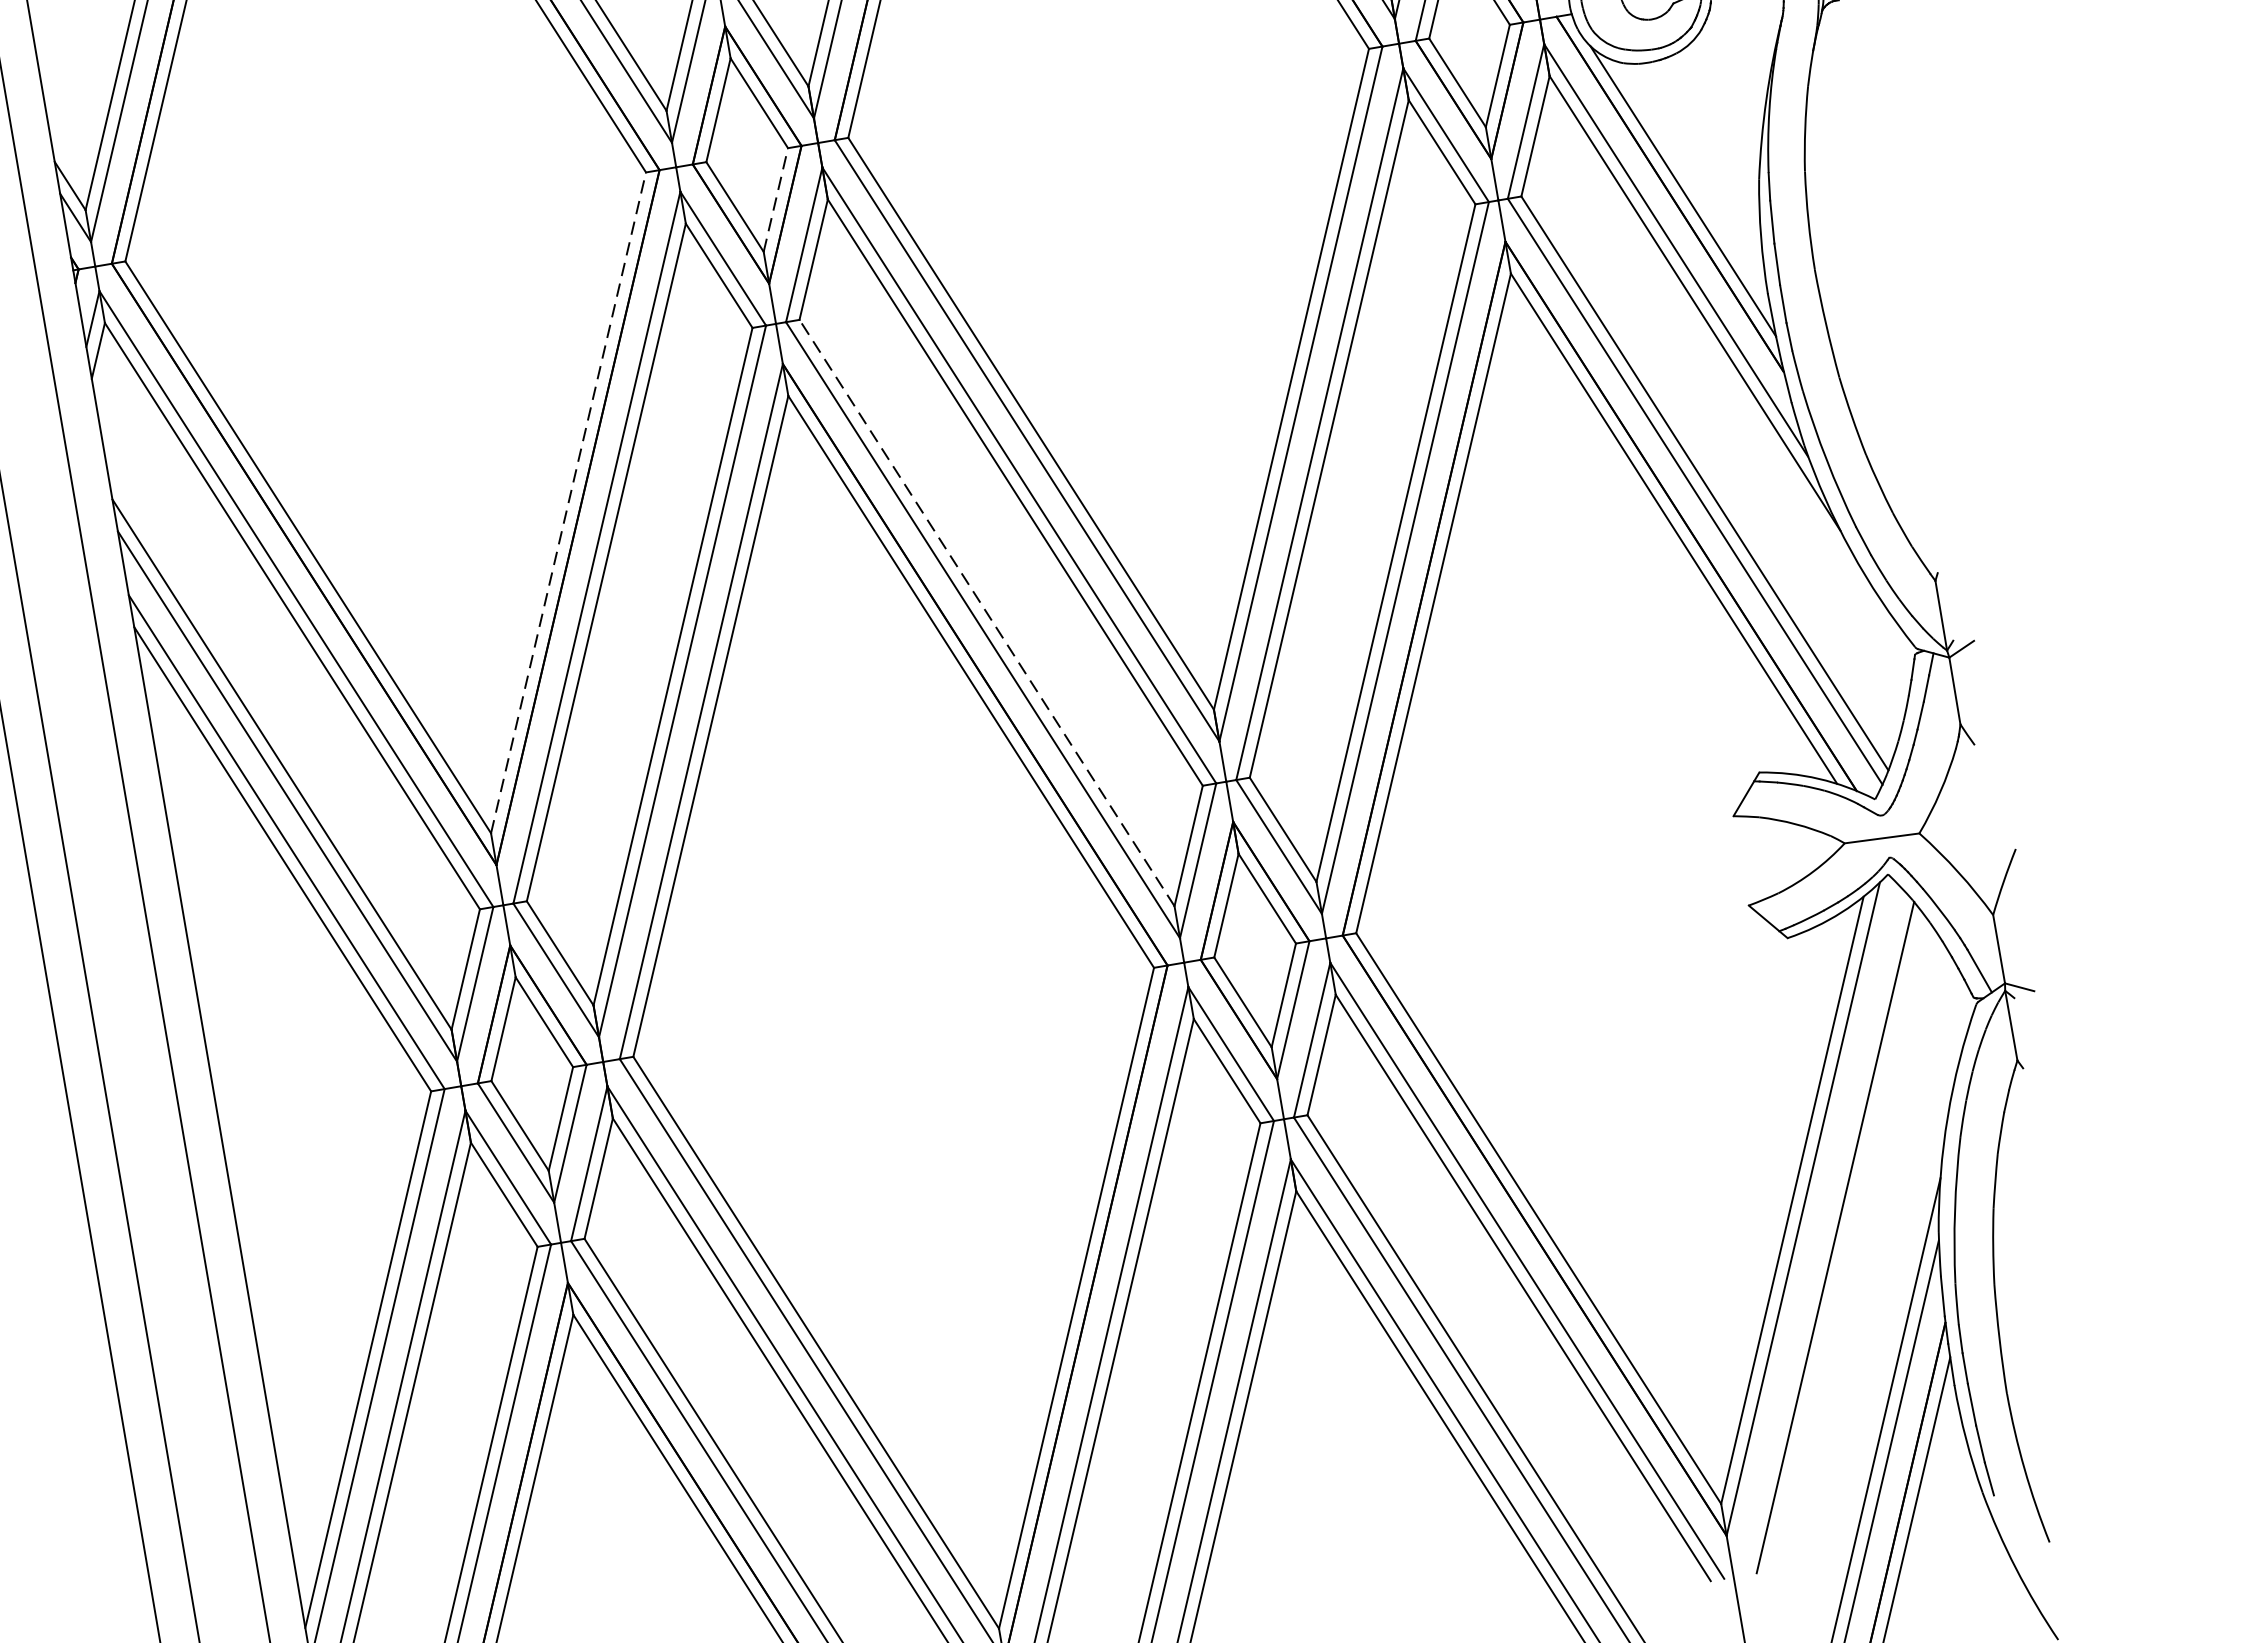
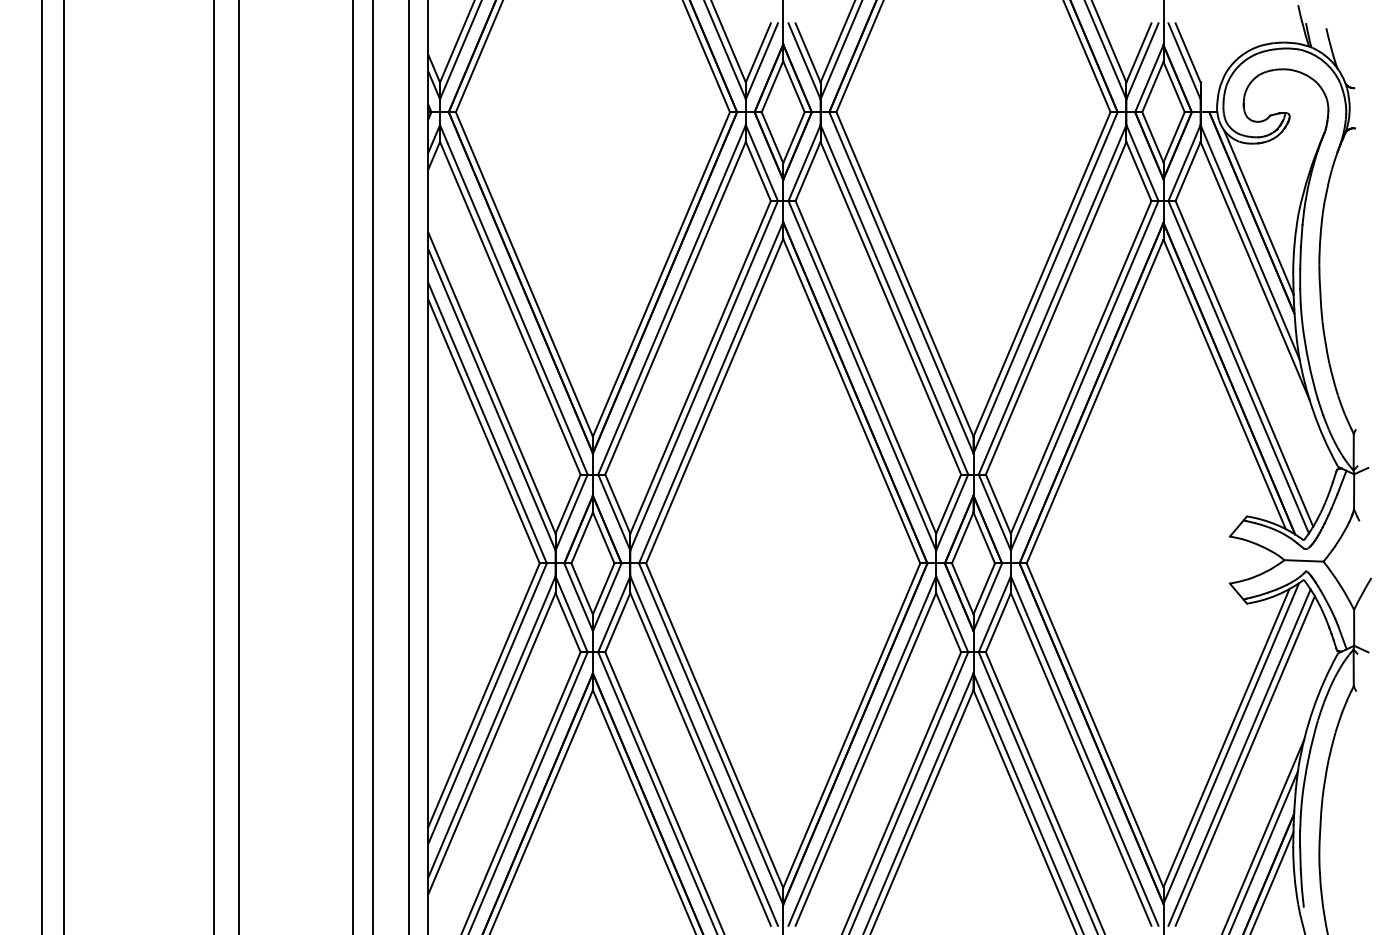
line: (774, 199) -> (793, 137), dashed -> solid
line: (568, 501) -> (661, 273), dashed -> solid
line: (986, 613) -> (865, 367), dashed -> solid
line: (1823, 1232) -> (1239, 757), added

